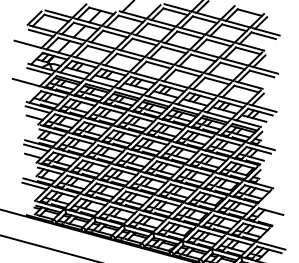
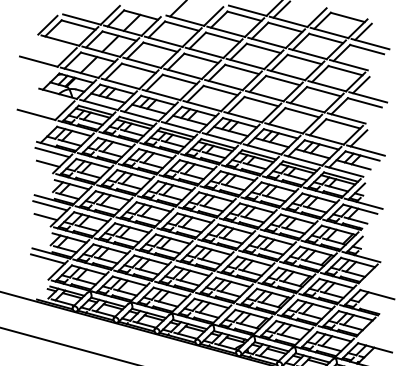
line: (41, 32) -> (57, 45), removed
line: (39, 70) -> (54, 98), removed
line: (271, 245) -> (378, 342), removed

